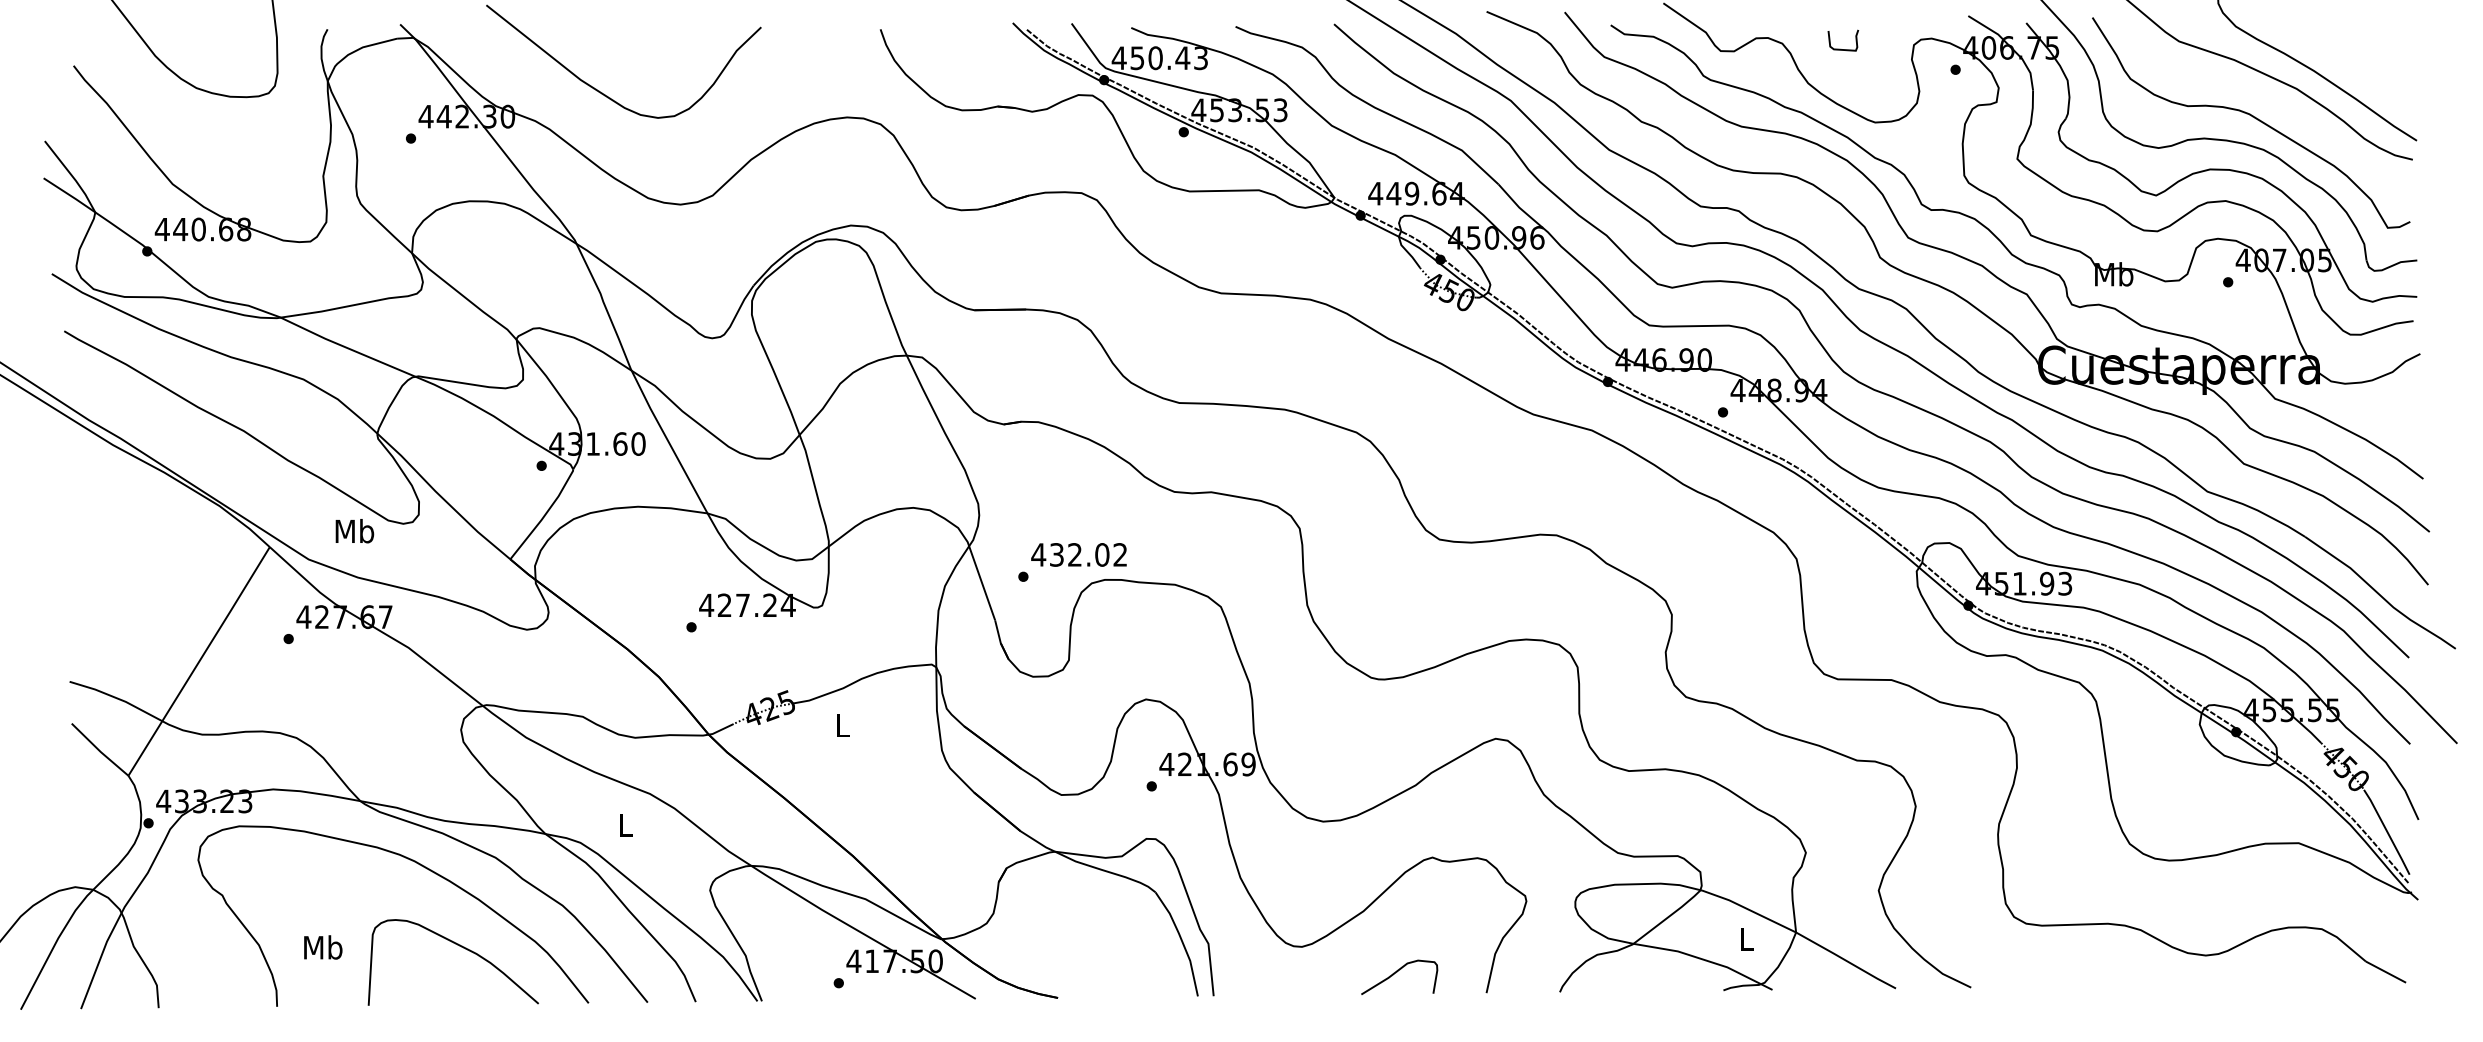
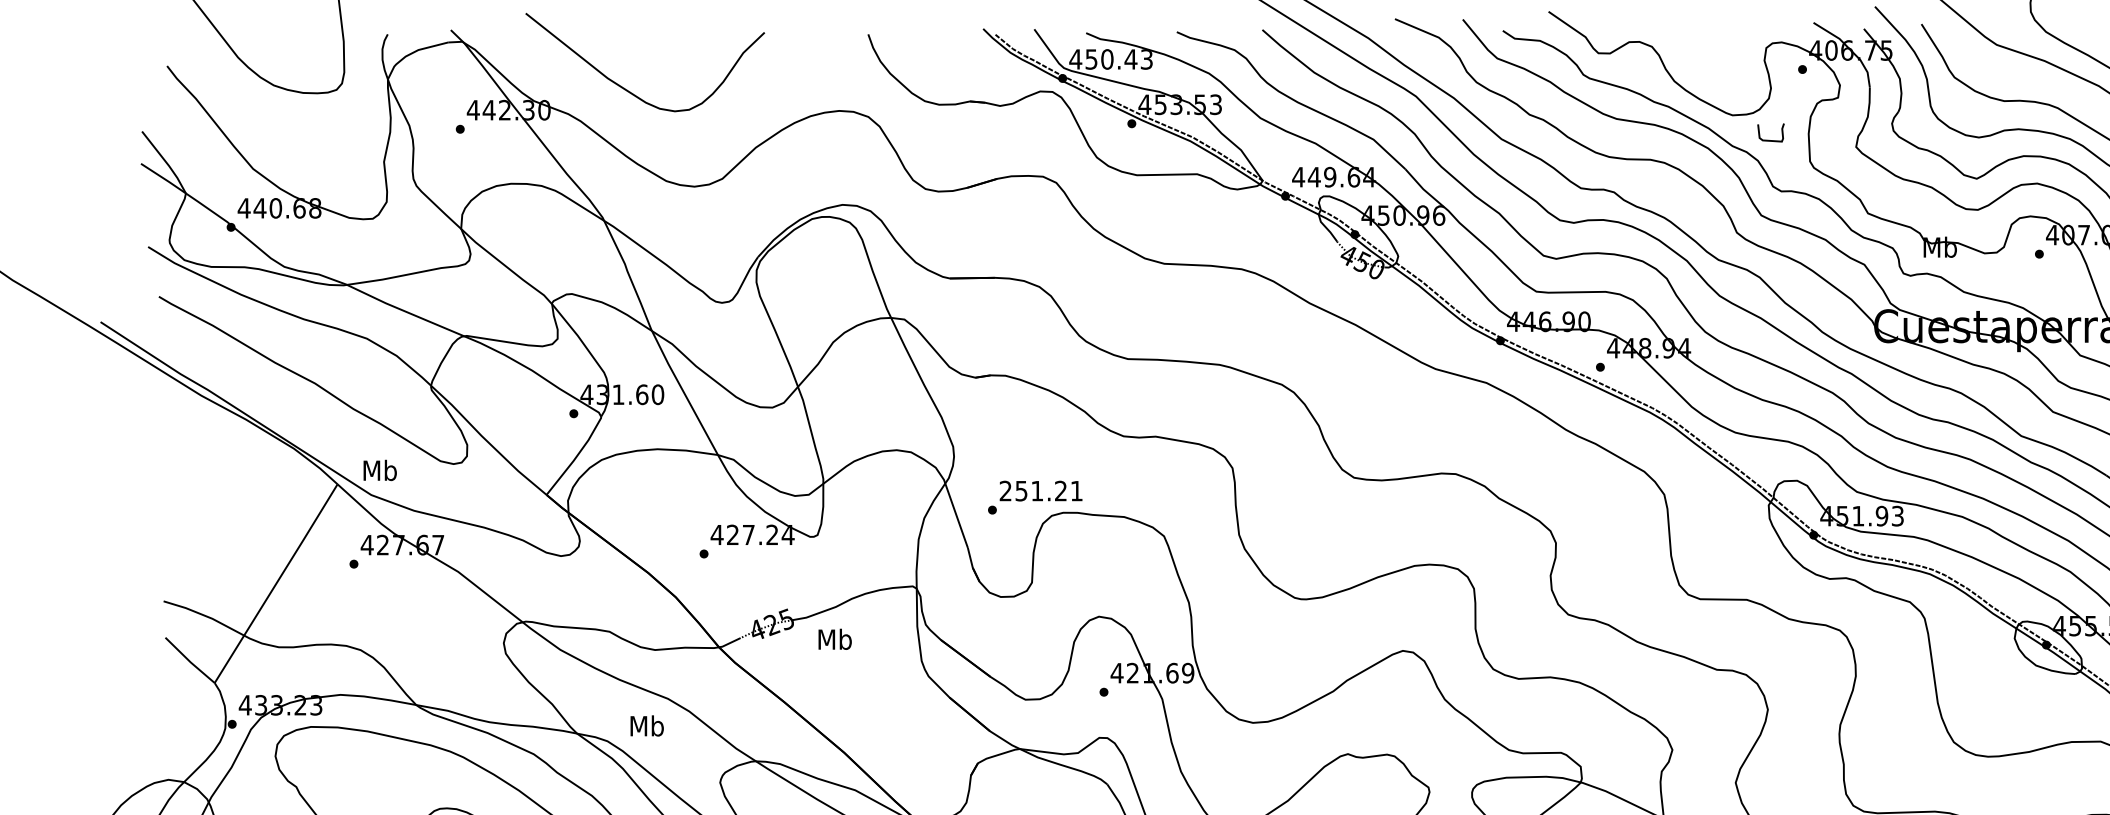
curve: (1840, 48) -> (1768, 139), moved
text: (354, 531) -> (379, 470), moved
text: (1078, 554) -> (1040, 490), 432.02 -> 251.21
text: (842, 725) -> (835, 639), L -> Mb
text: (626, 825) -> (647, 726), L -> Mb

